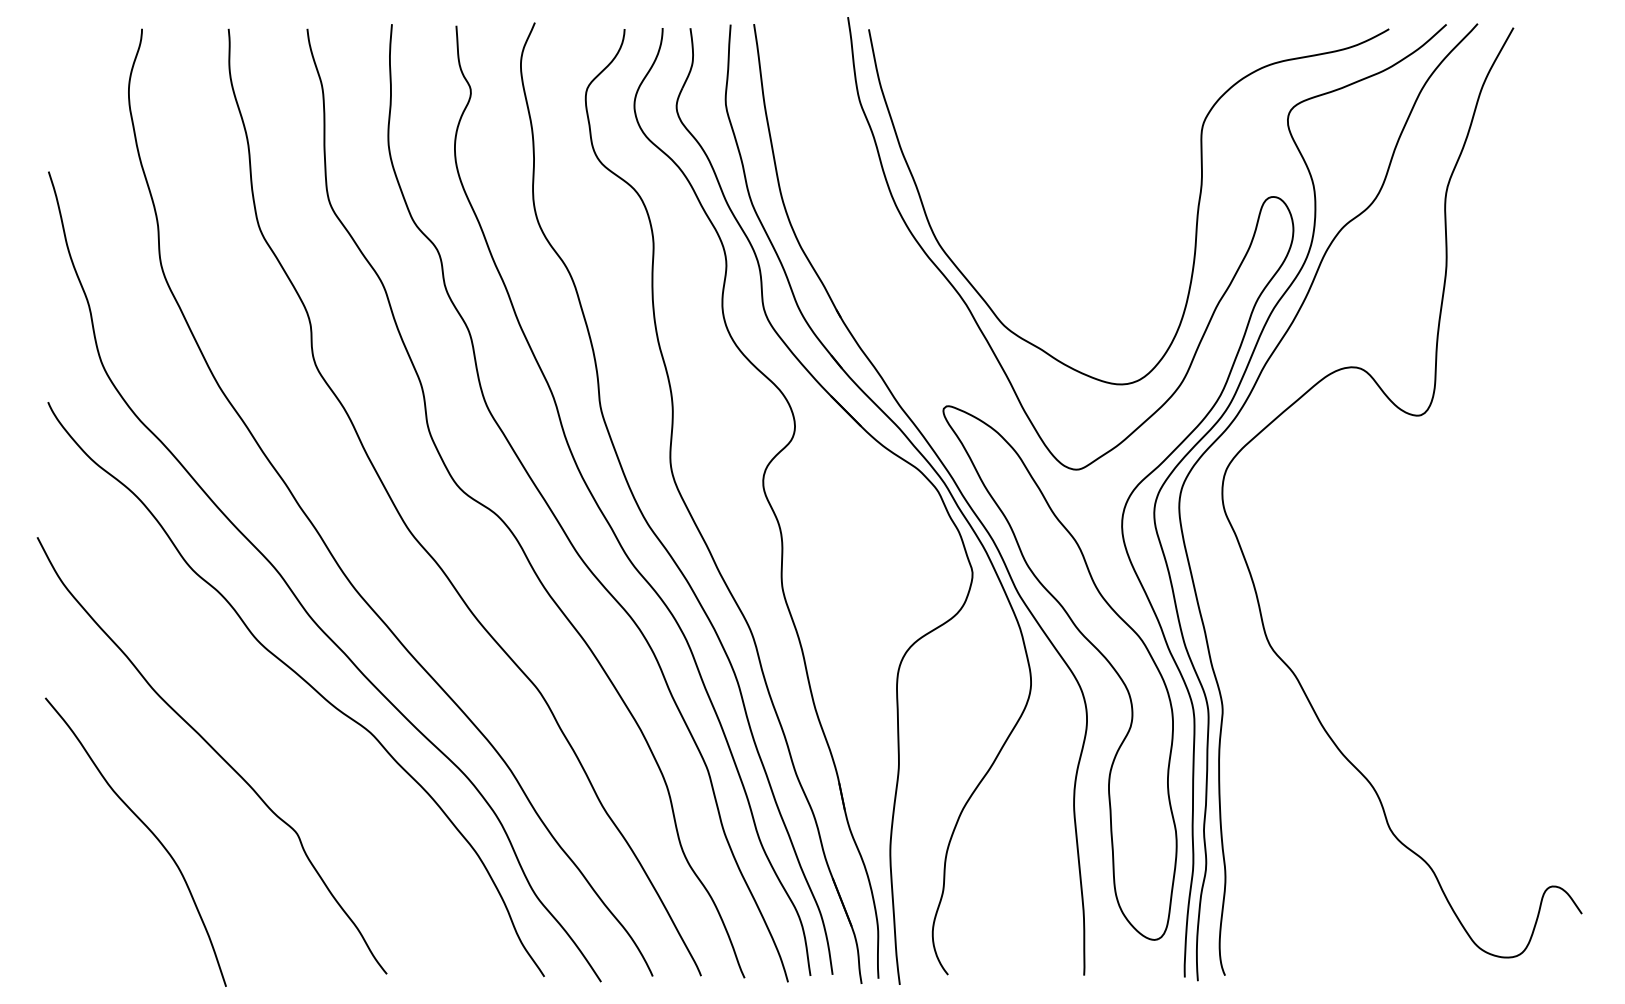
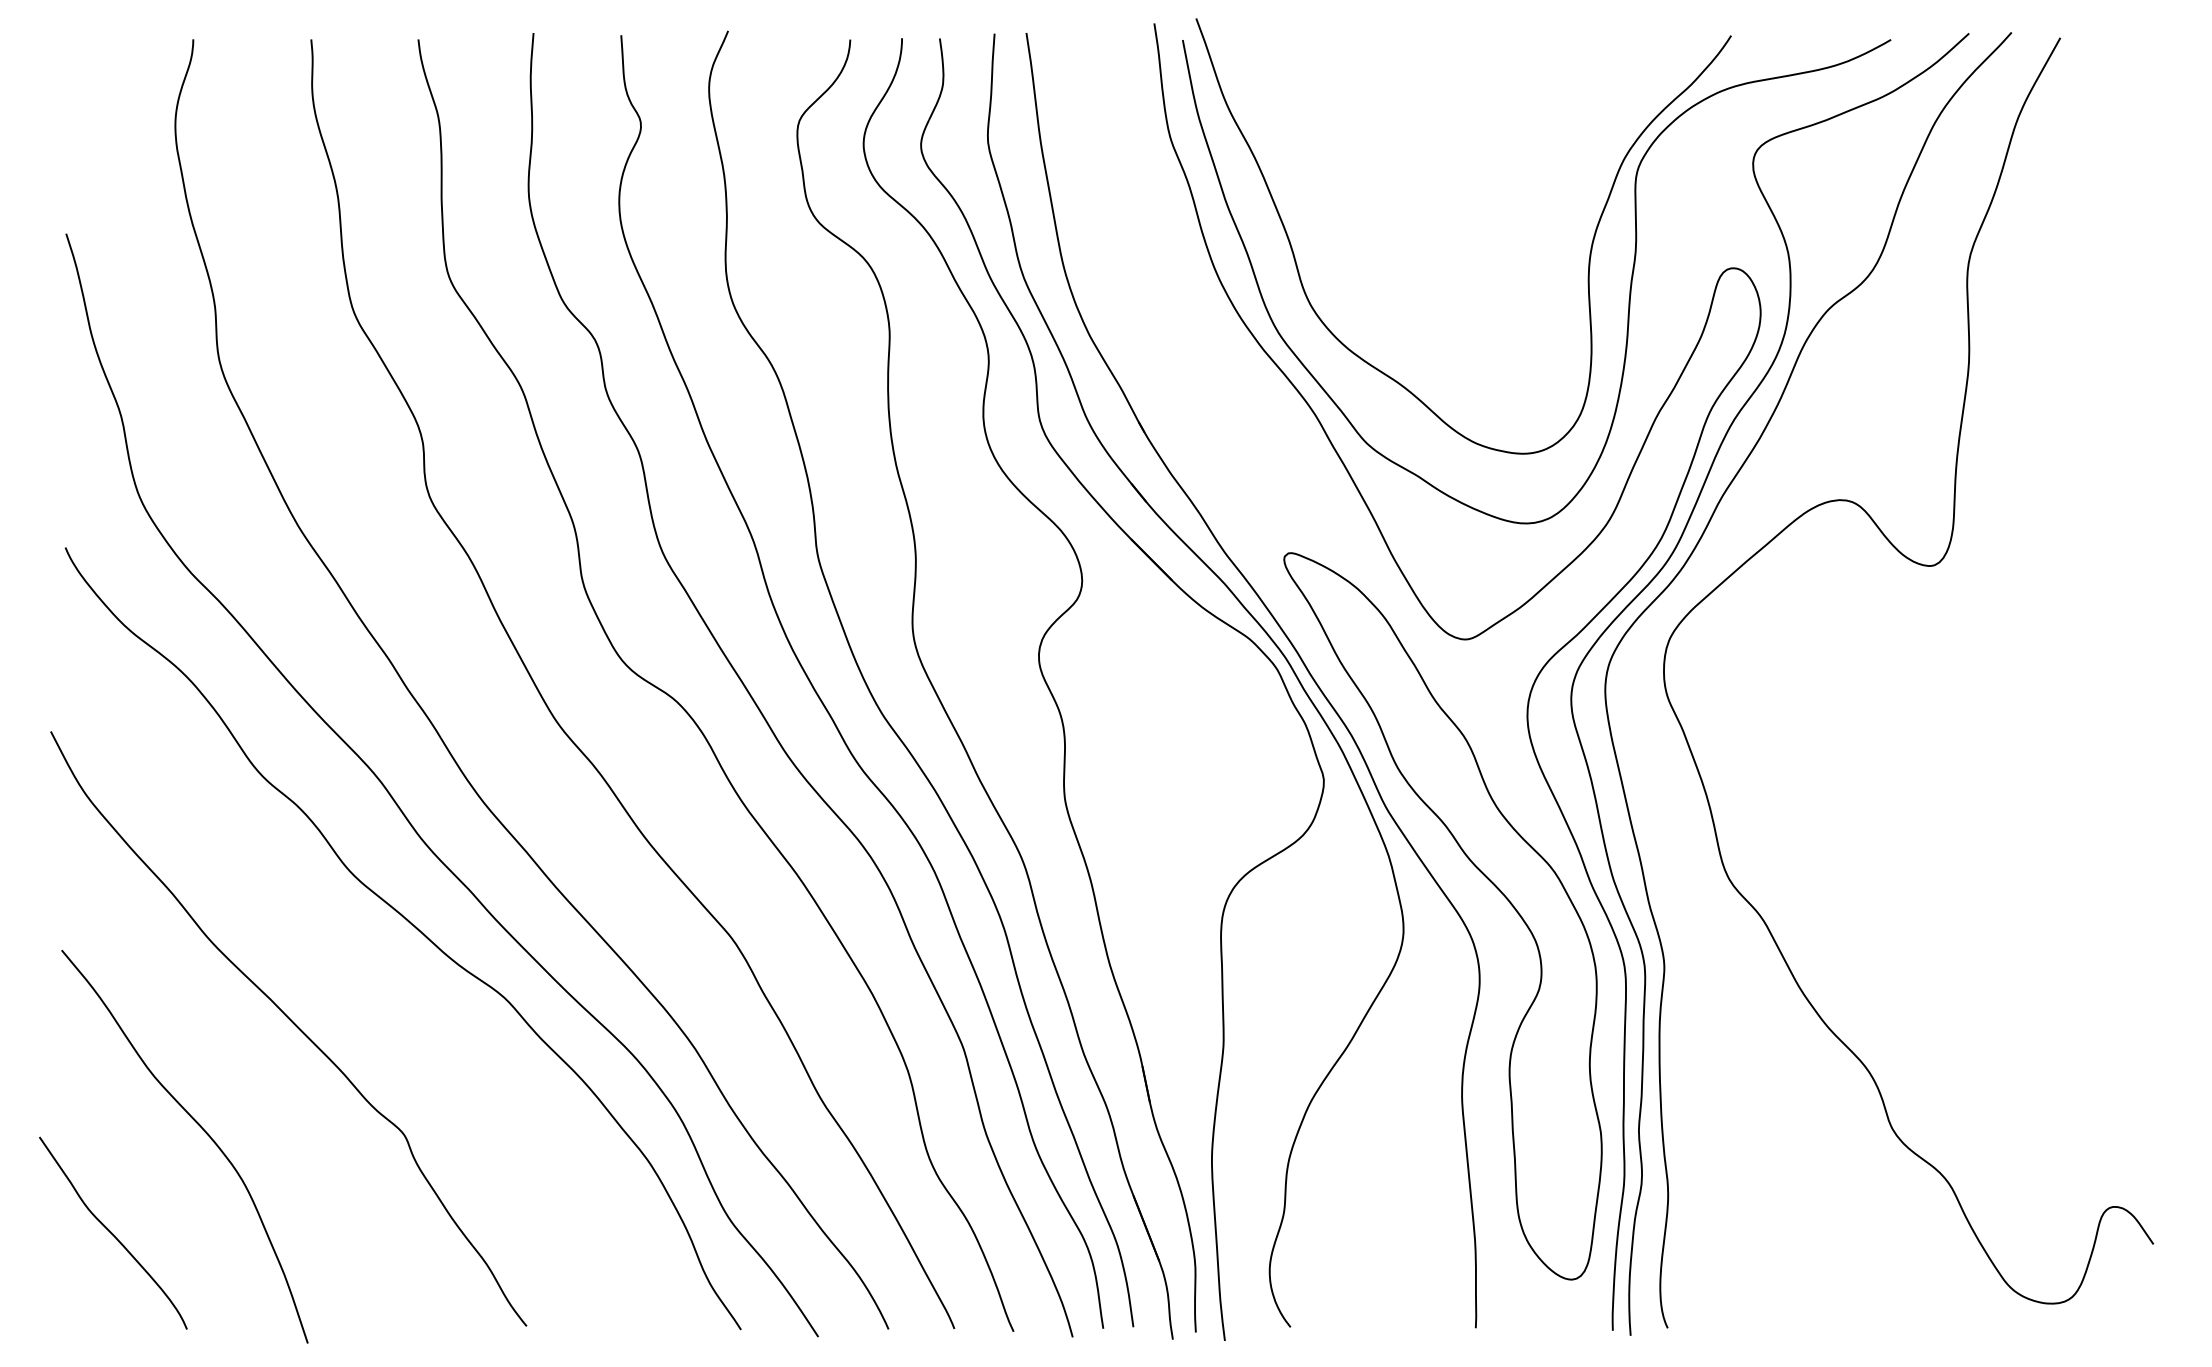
curve: (1167, 186) -> (1589, 253), added
curve: (82, 905) -> (112, 1232), added

